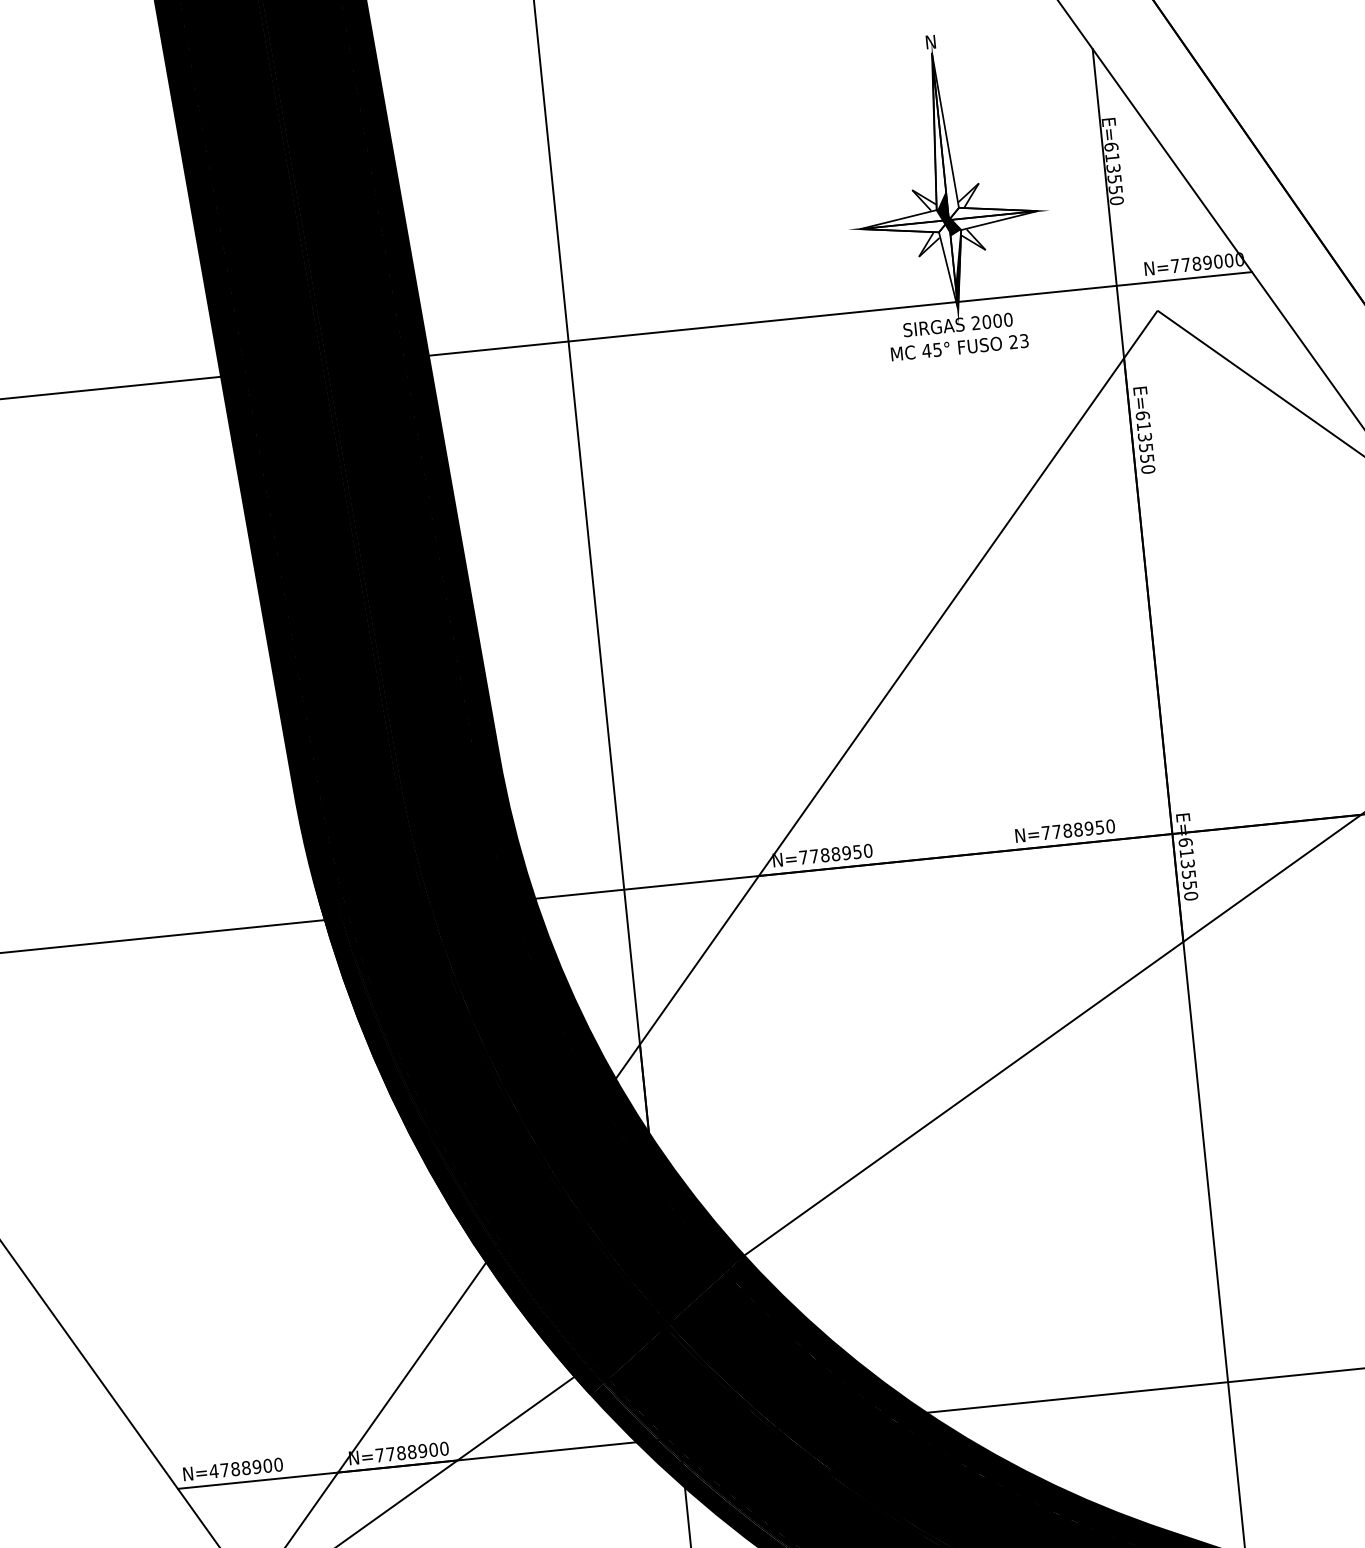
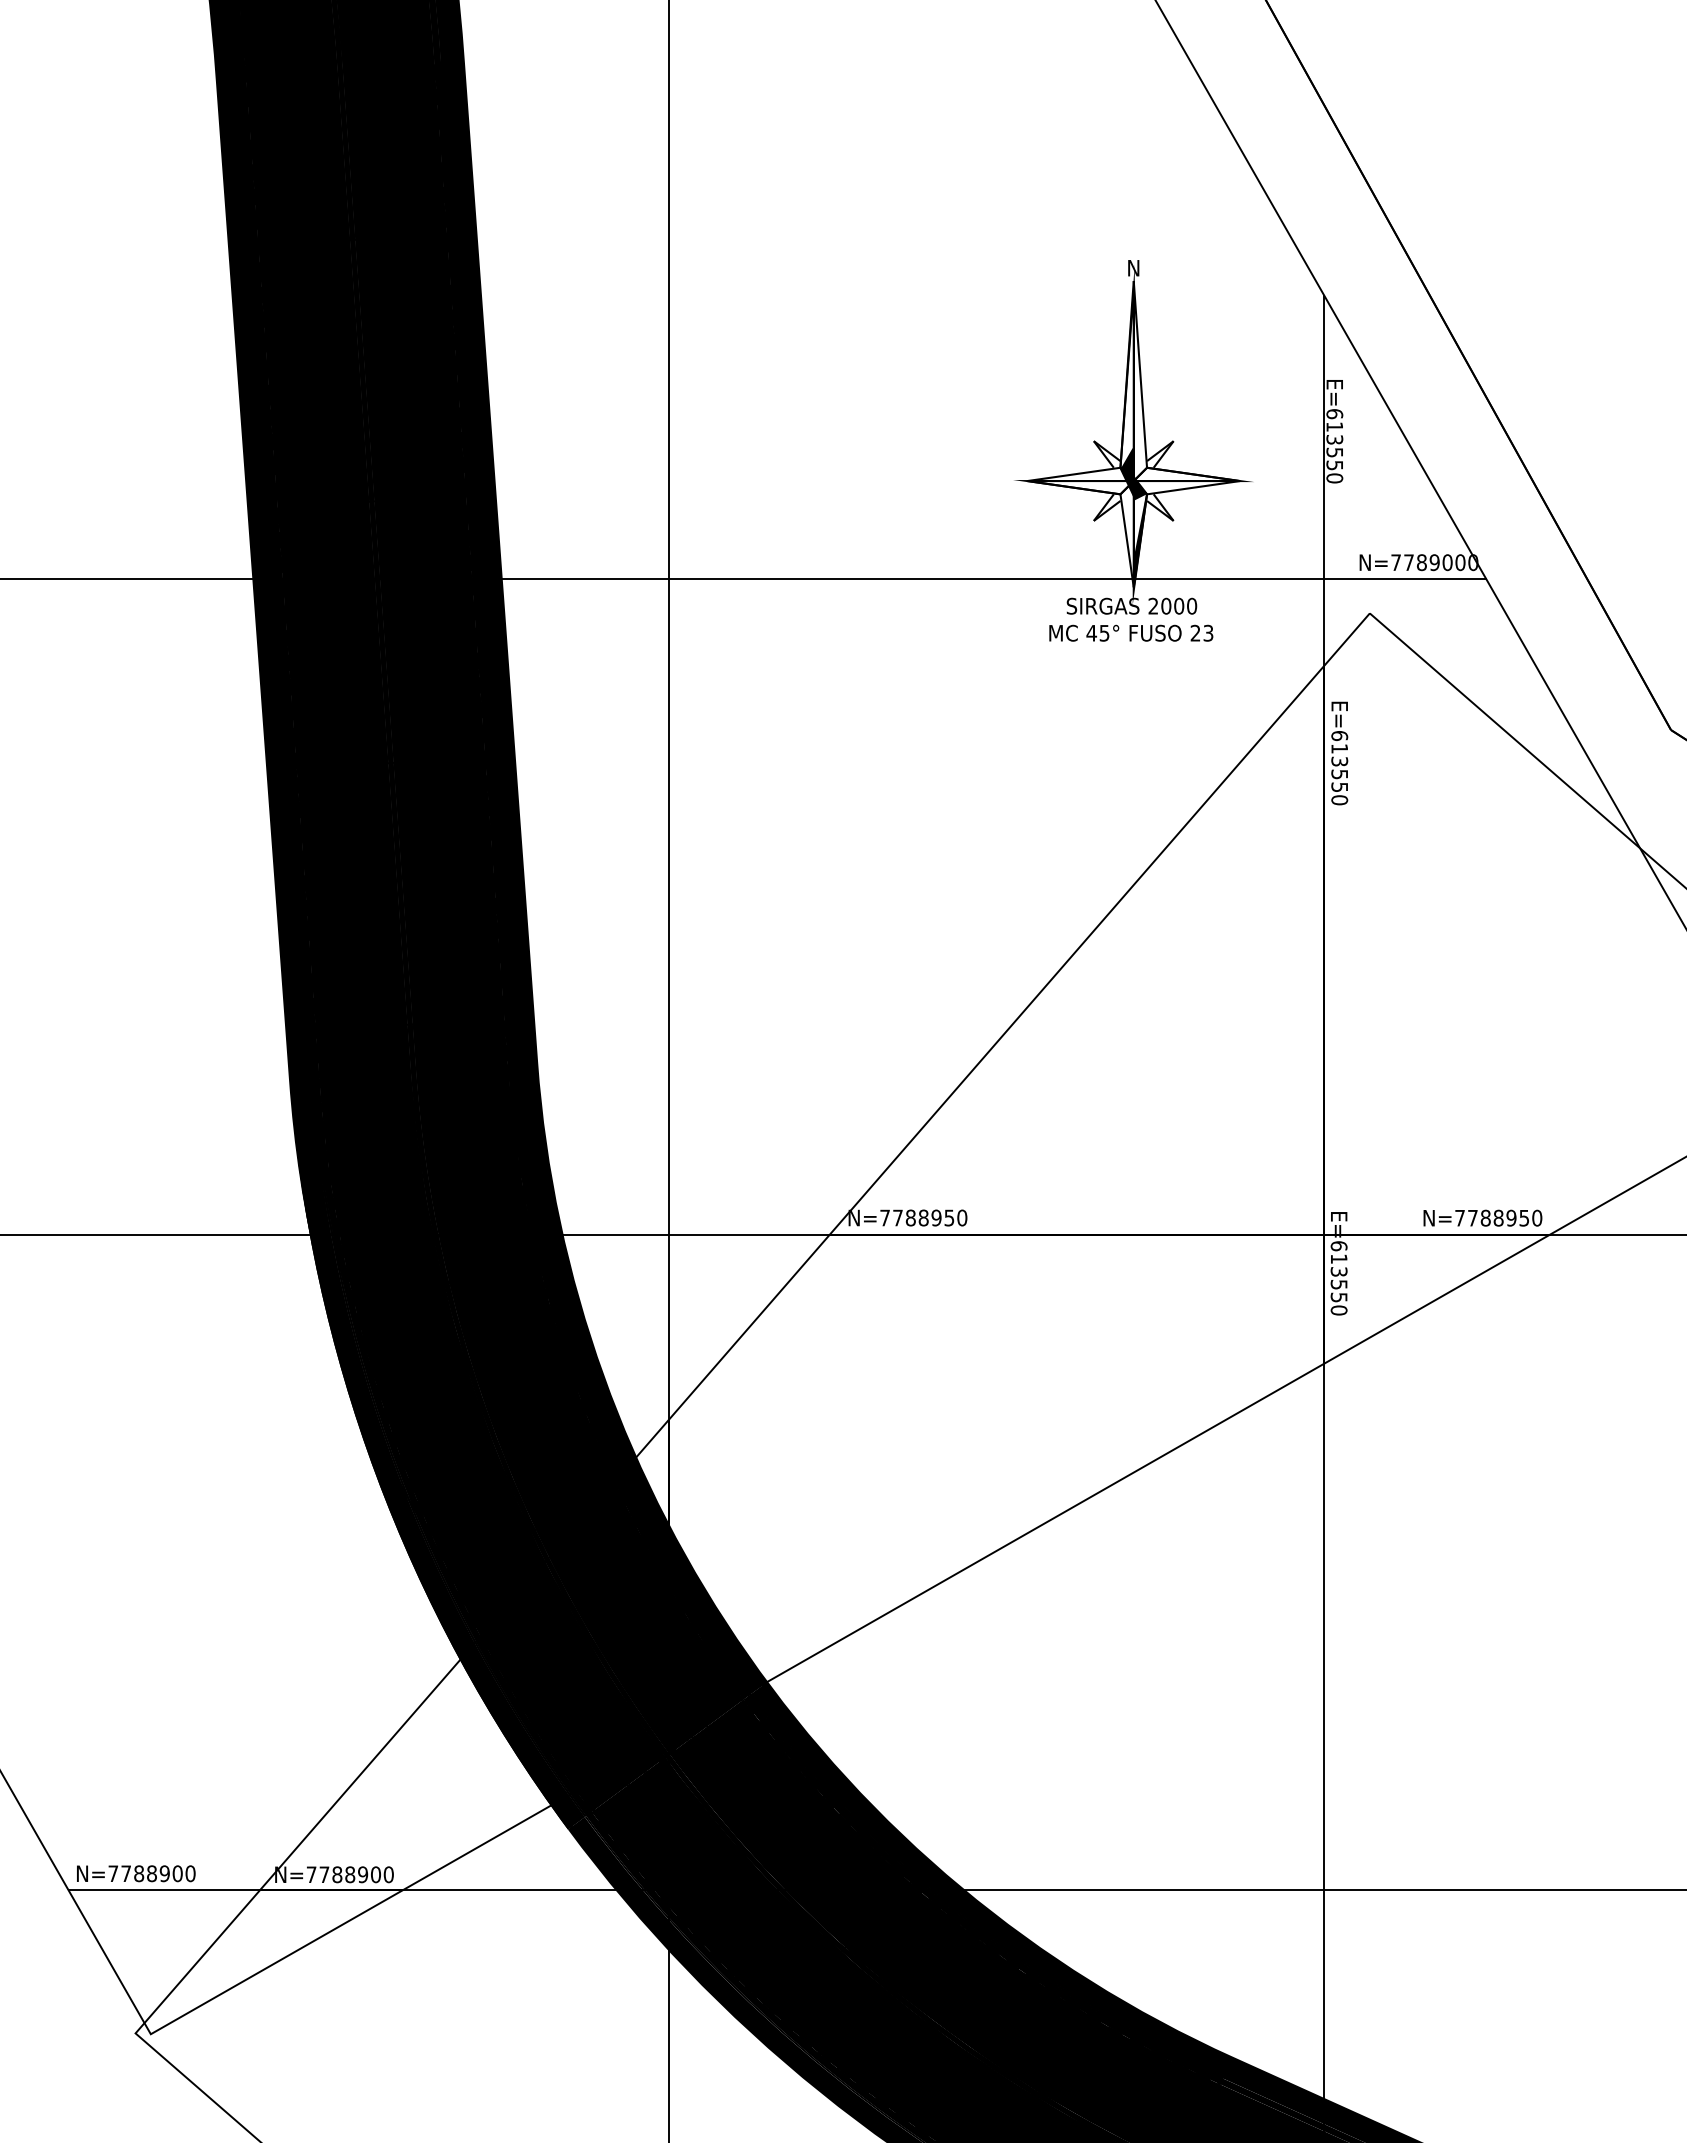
text: (1064, 830) -> (1482, 1217), moved
text: (214, 1471) -> (113, 1873), N=4788900 -> N=7788900

